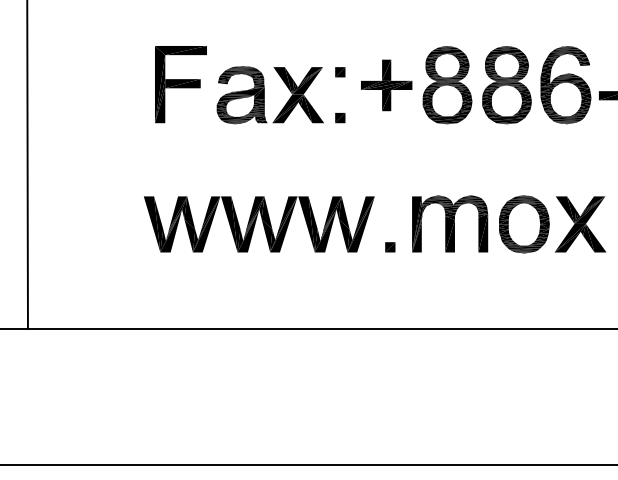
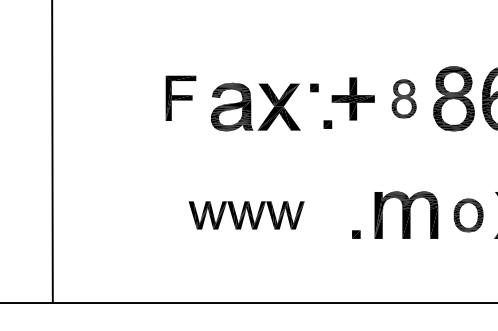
part: (180, 84) -> (180, 98), size x0.7
part: (447, 85) -> (404, 99), size x0.6
part: (340, 118) -> (328, 125), moved
part: (259, 224) -> (246, 215), size x0.6
part: (524, 224) -> (468, 215), size x0.7

